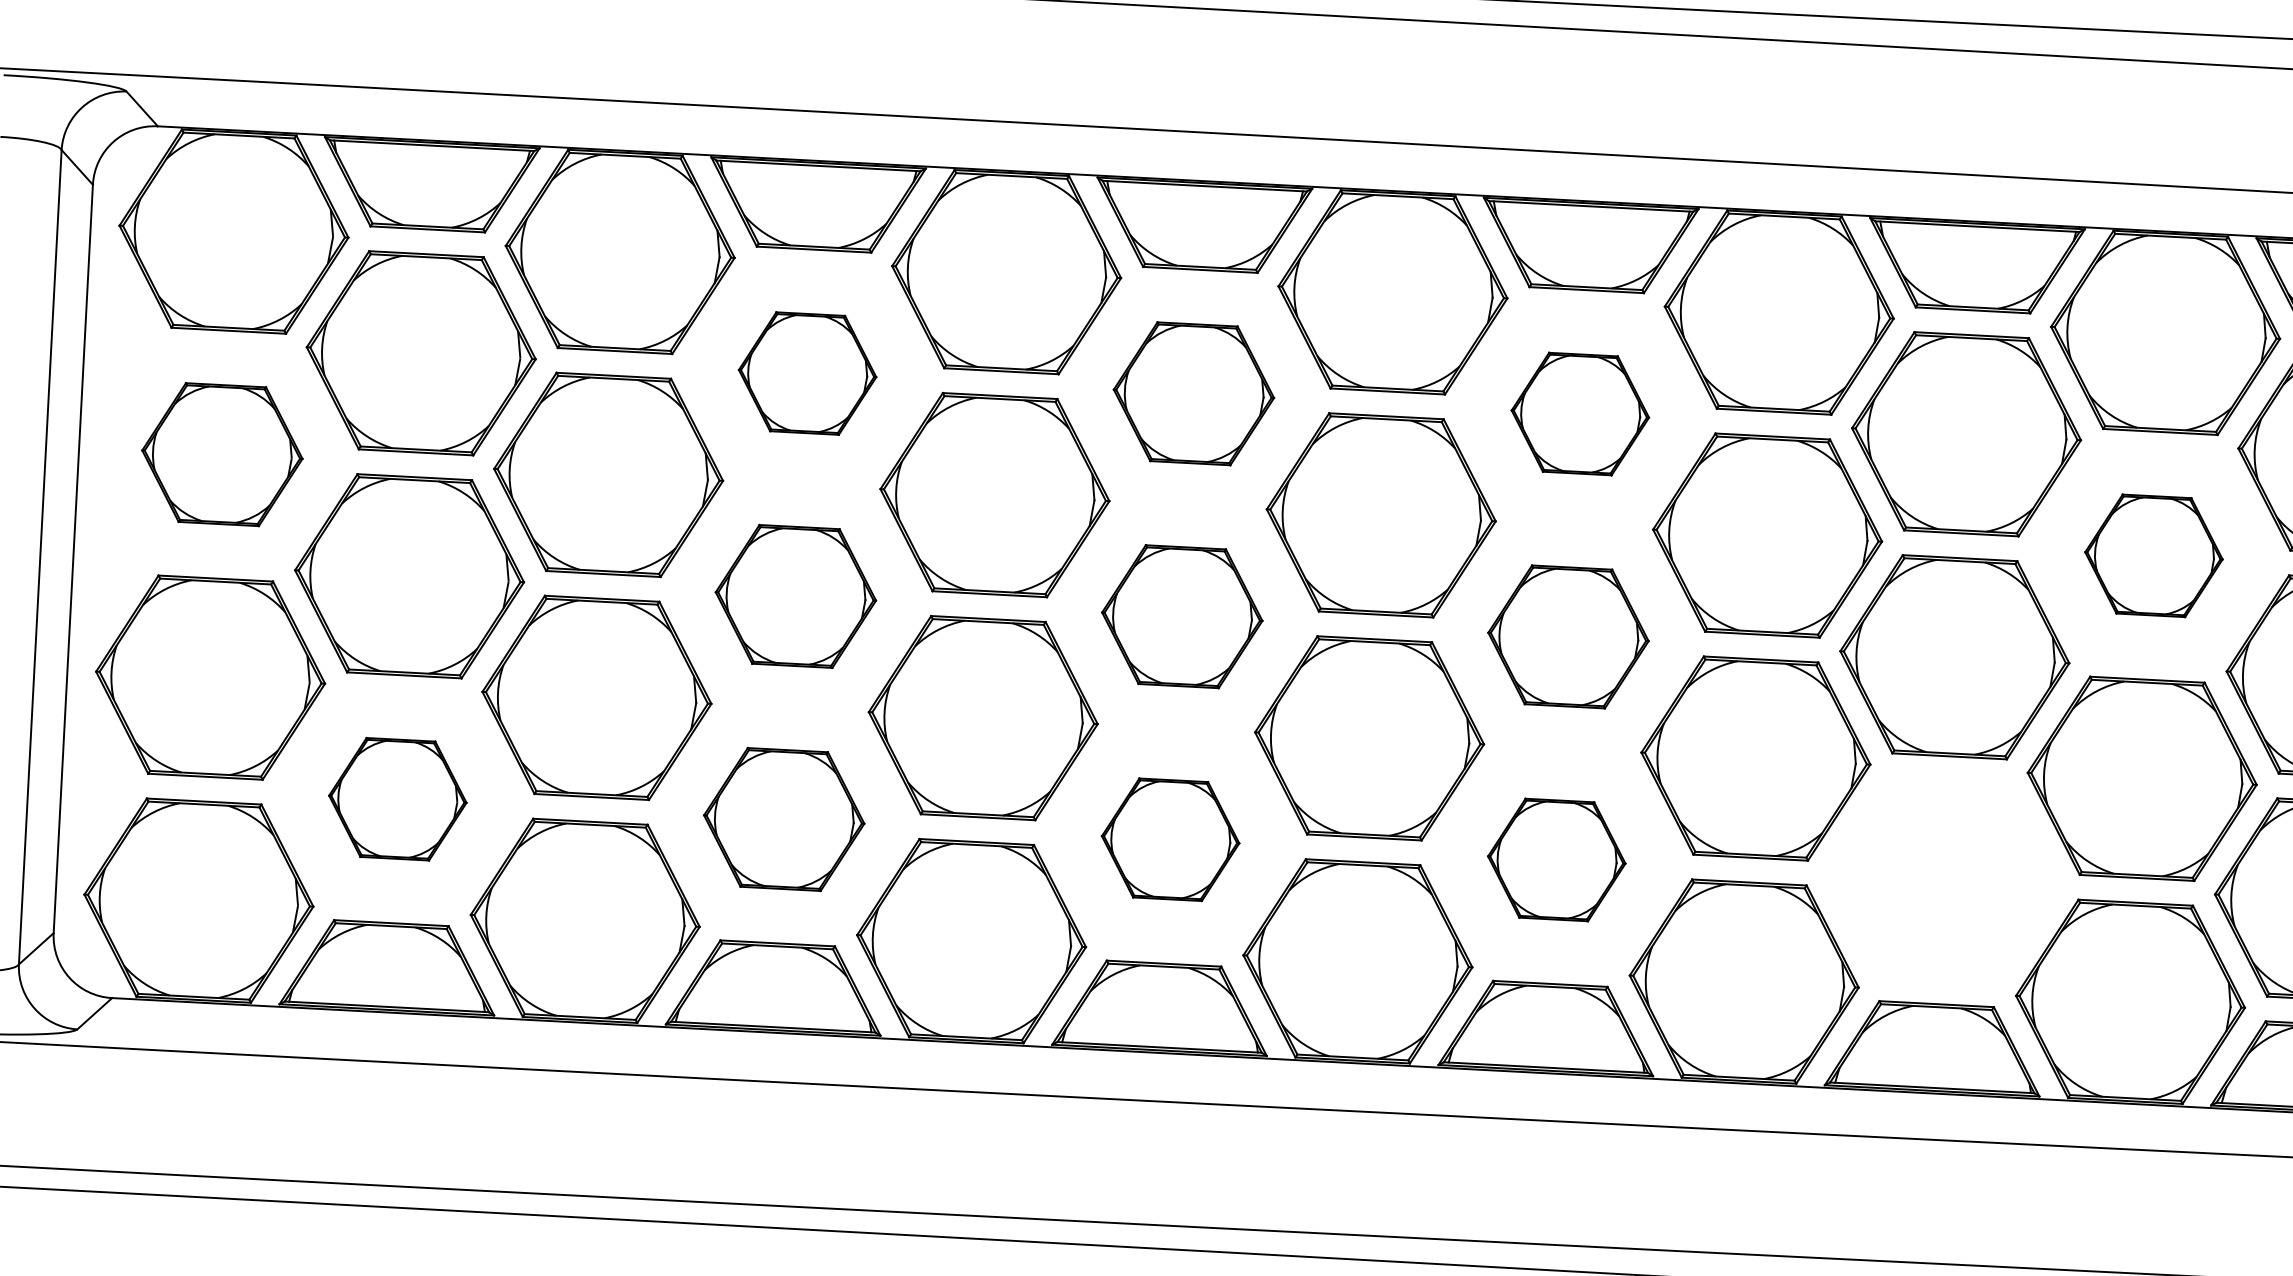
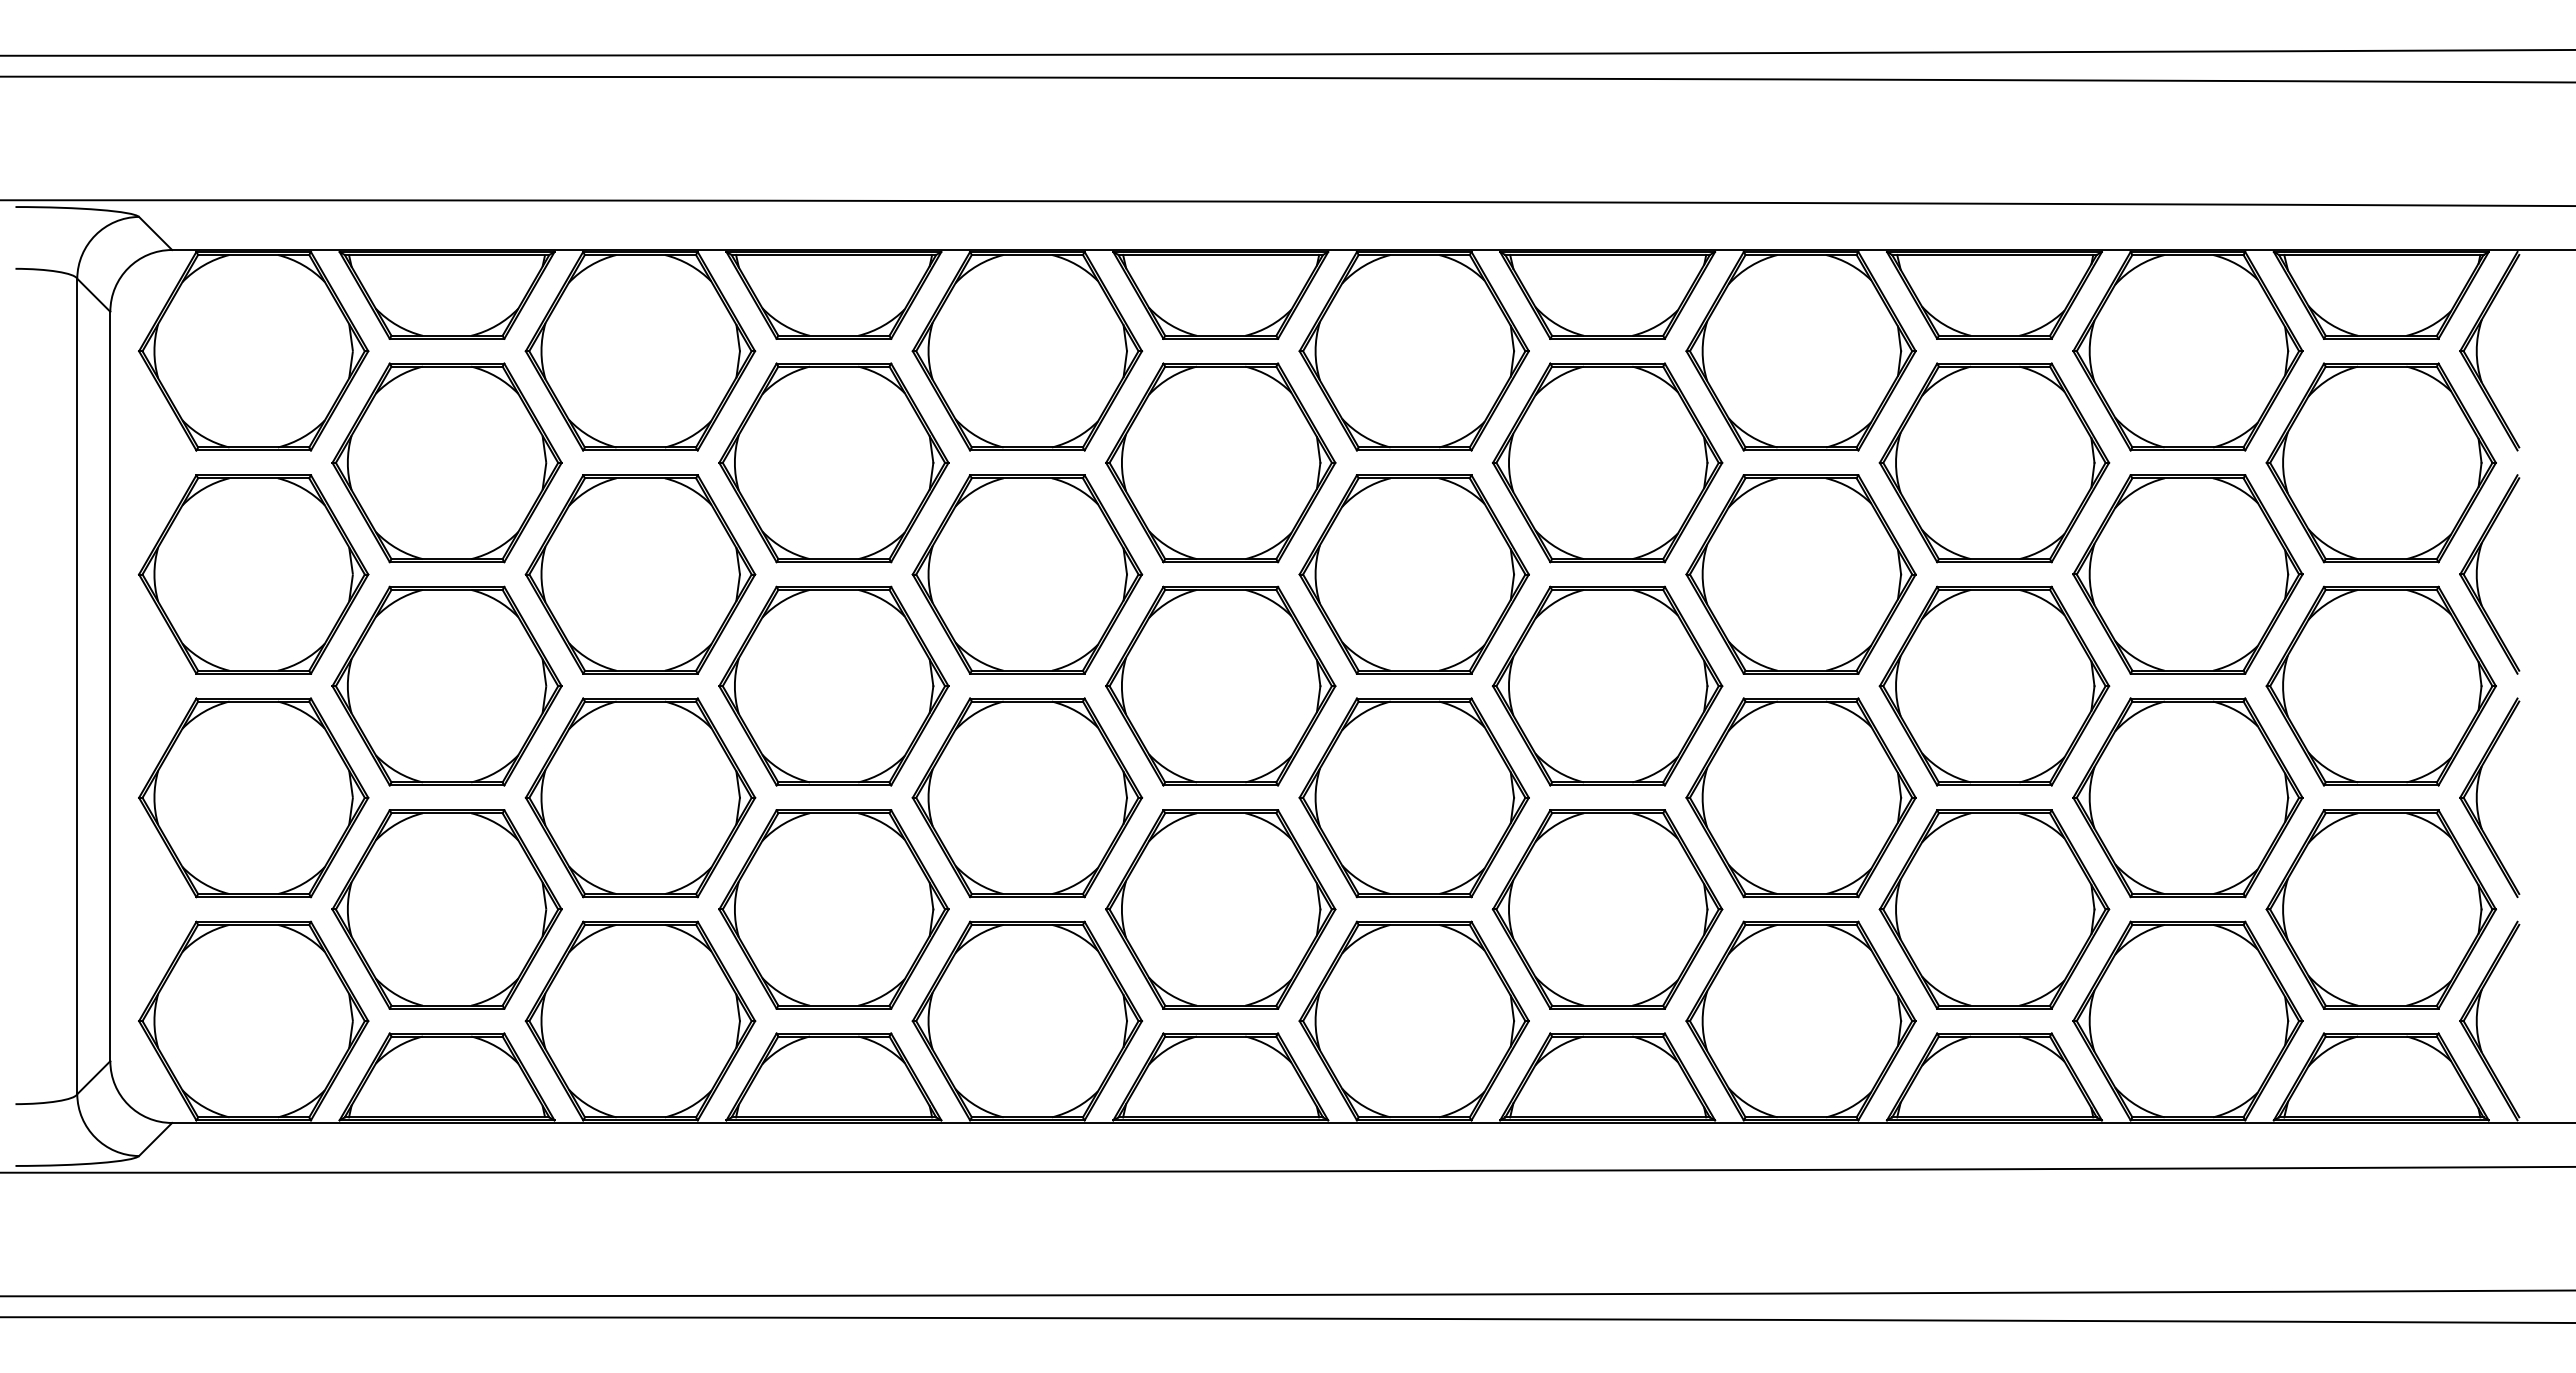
part: (807, 373) -> (833, 462), size x1.67
part: (1193, 393) -> (1220, 462), size x1.43
part: (1580, 413) -> (1607, 462), size x1.67
part: (222, 454) -> (253, 574), size x1.43
part: (2153, 555) -> (2187, 574), size x1.67
part: (795, 595) -> (833, 685), size x1.43
part: (1181, 616) -> (1220, 685), size x1.43
part: (1568, 636) -> (1607, 685), size x1.43
part: (397, 799) -> (446, 909), size x1.67
part: (783, 819) -> (833, 909), size x1.43
part: (1170, 839) -> (1220, 909), size x1.67
part: (1556, 860) -> (1607, 909), size x1.67
part: (1943, 880) -> (1994, 909), added

